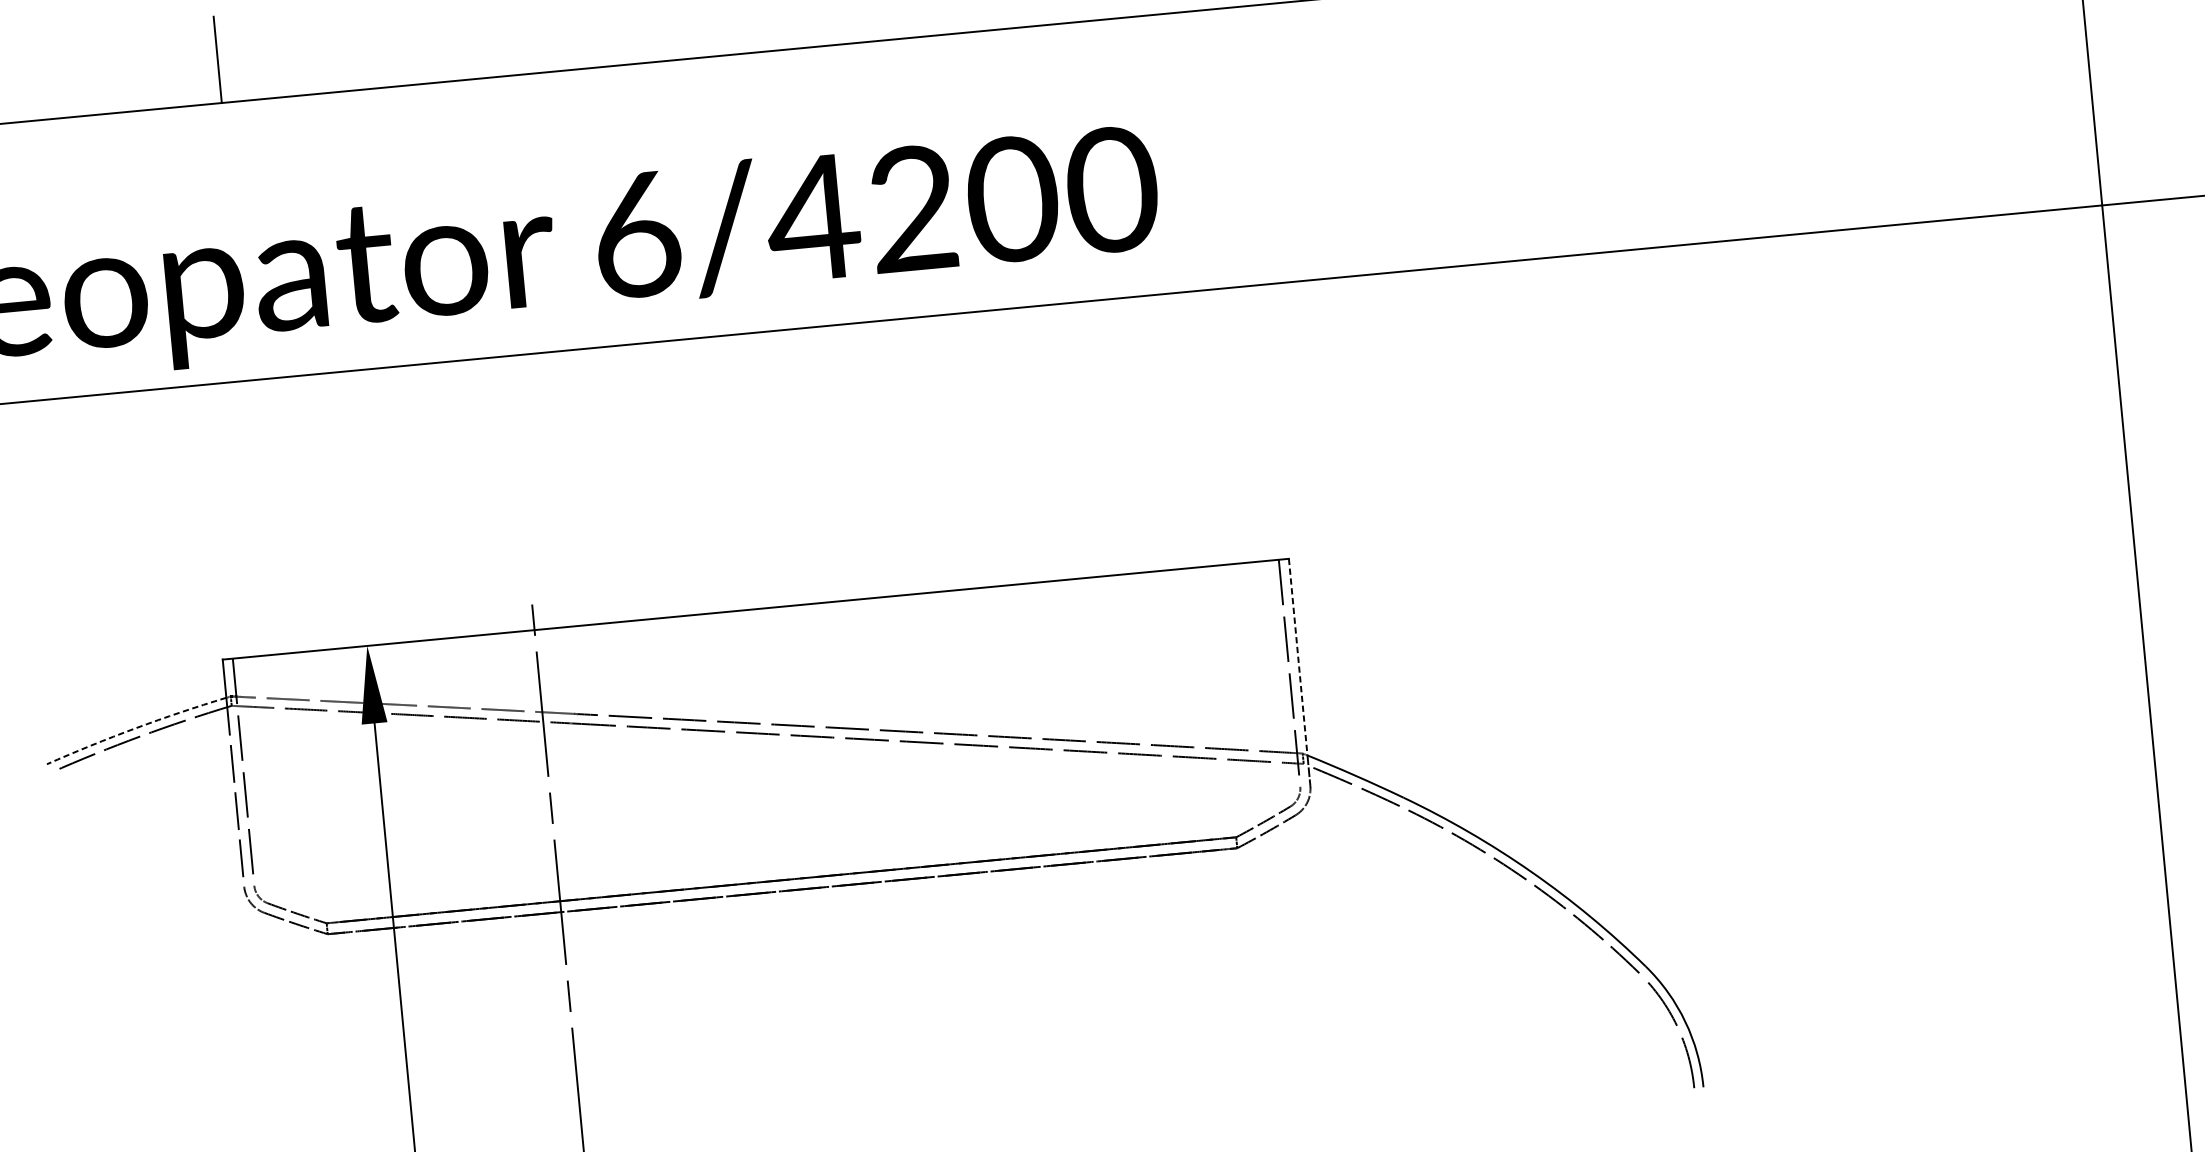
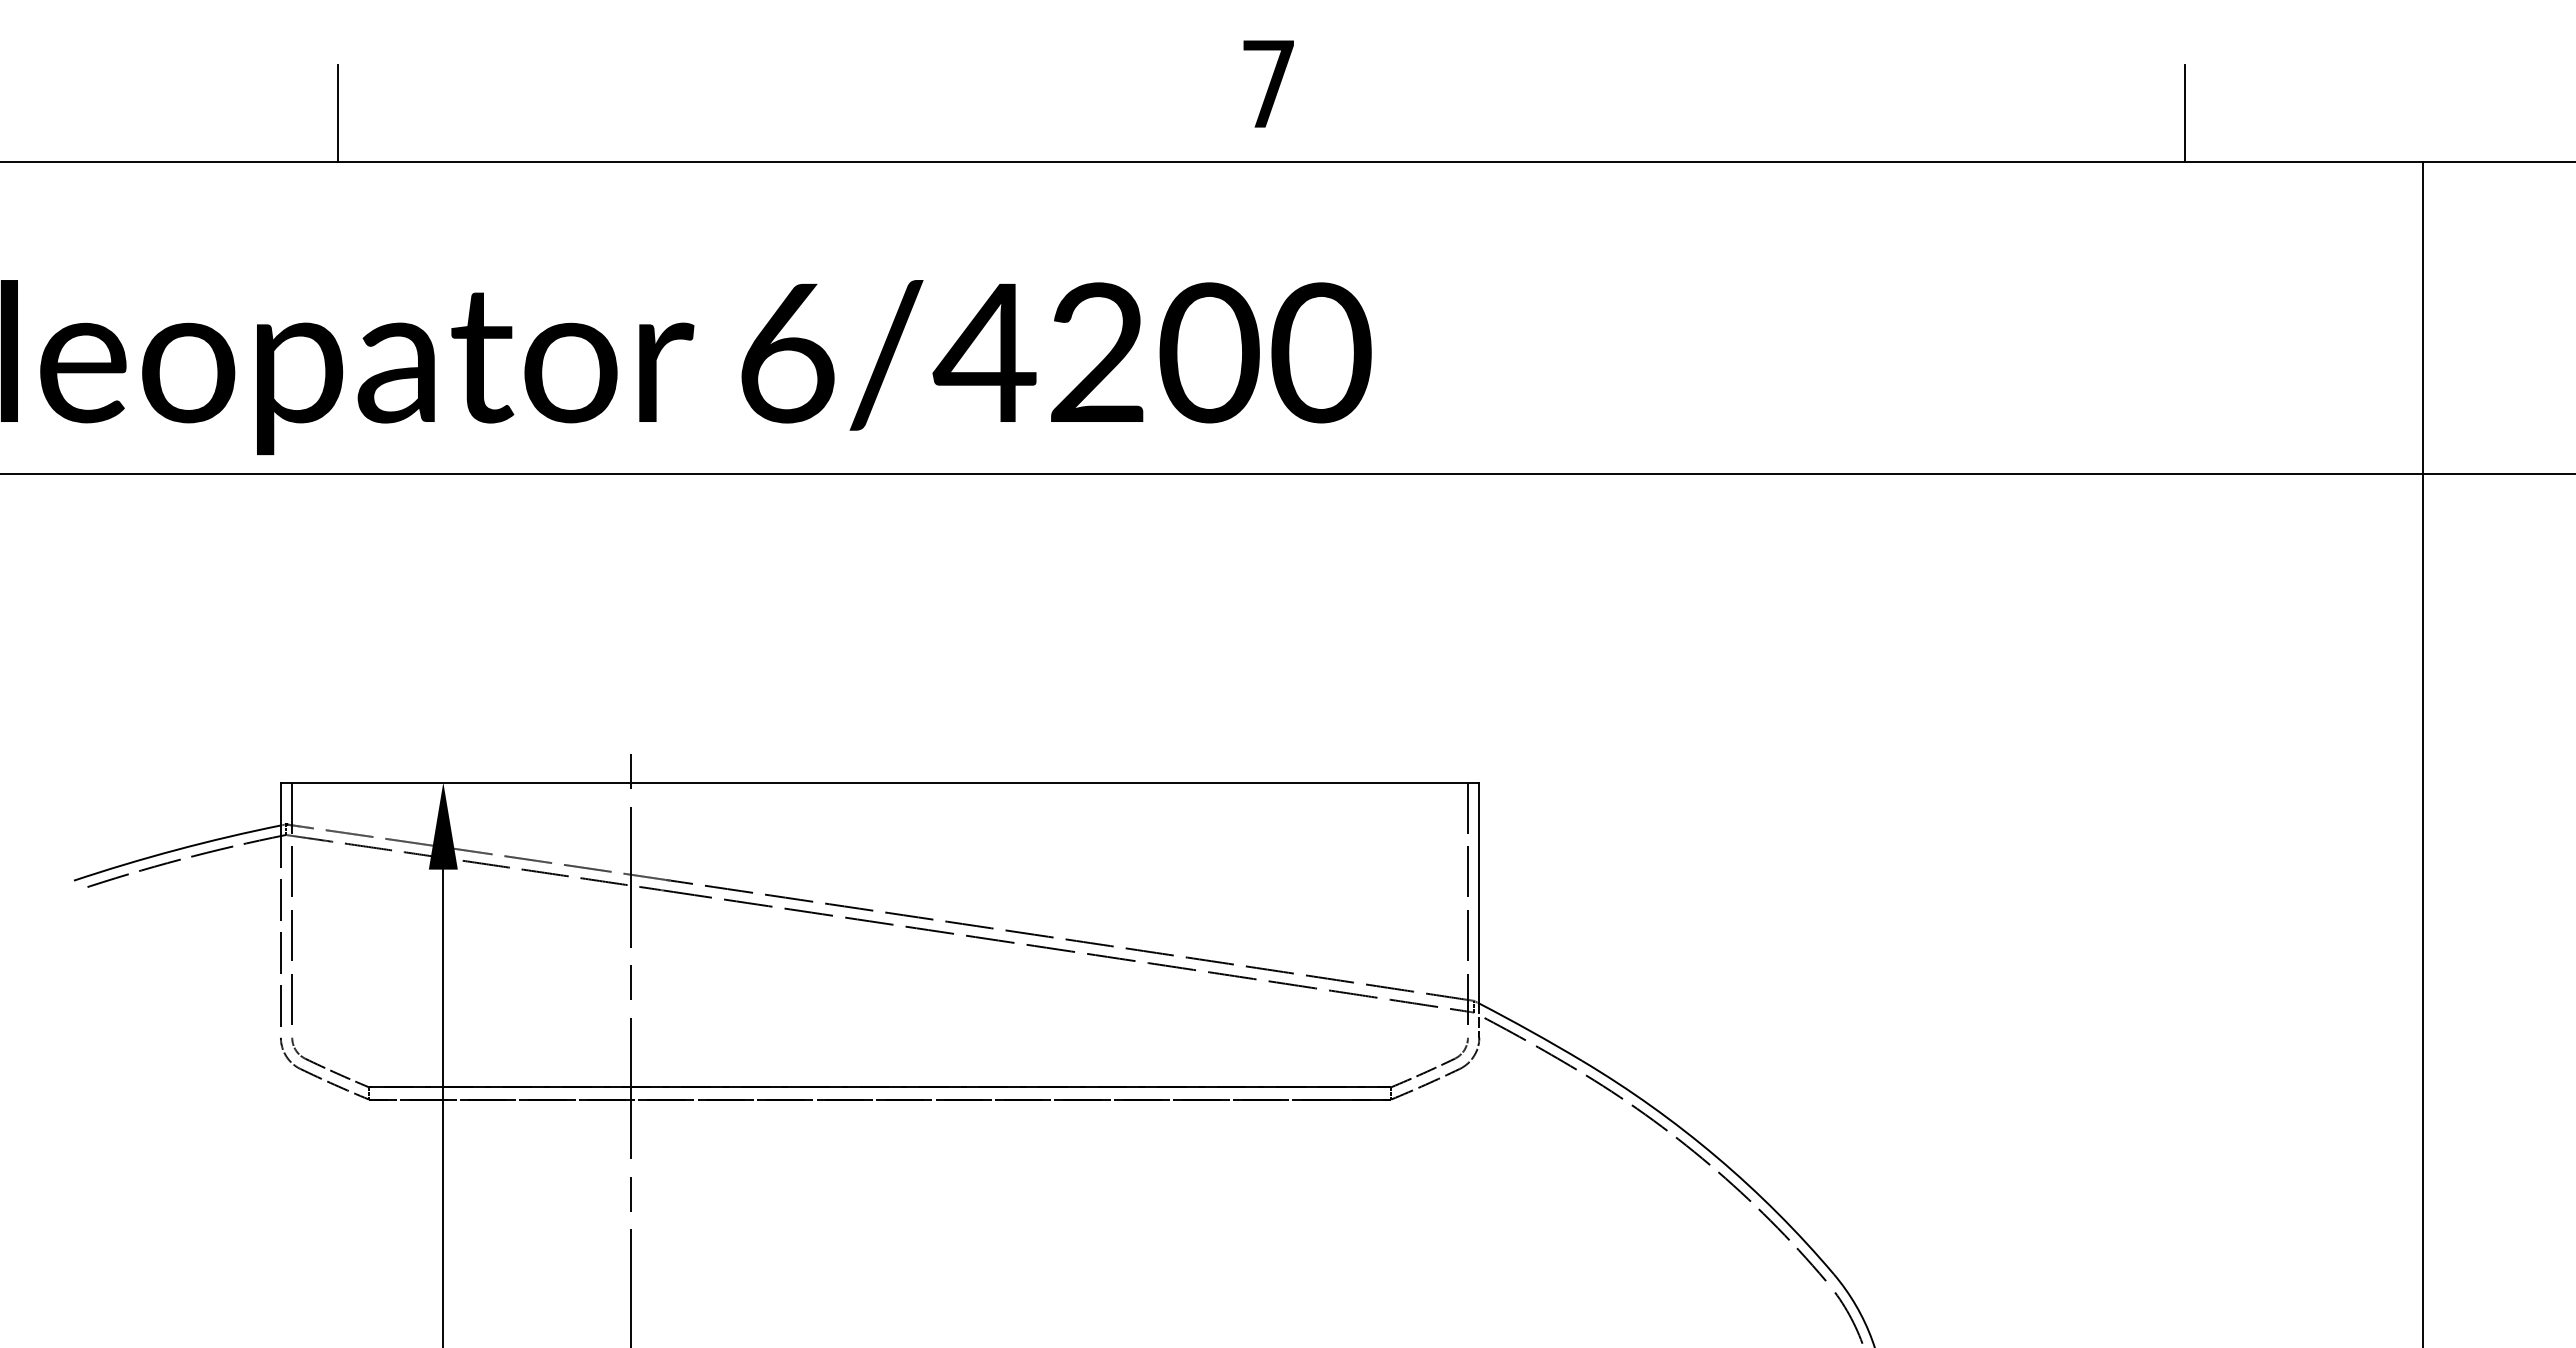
line: (1298, 657) -> (1479, 893), dashed -> solid
arc: (135, 727) -> (176, 849), dashed -> solid

